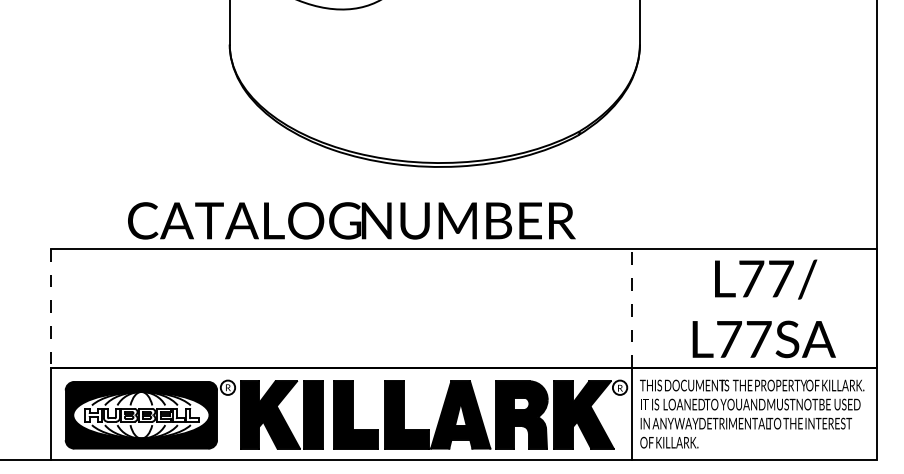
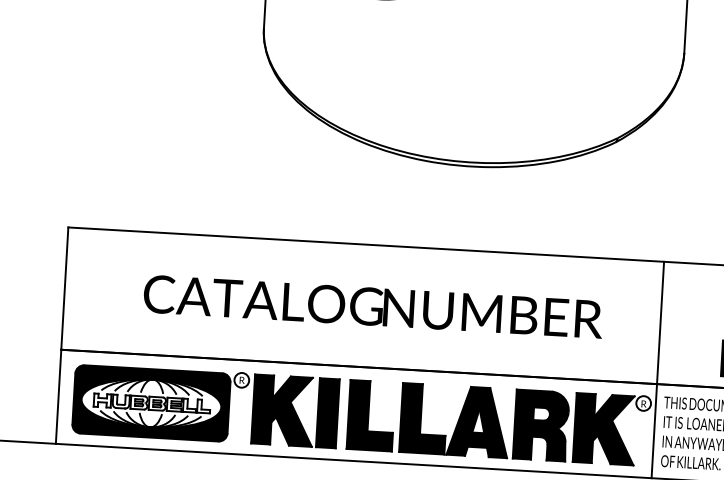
text: (351, 220) -> (373, 306), moved
line: (50, 308) -> (64, 288), dashed -> solid
line: (631, 308) -> (660, 322), dashed -> solid

